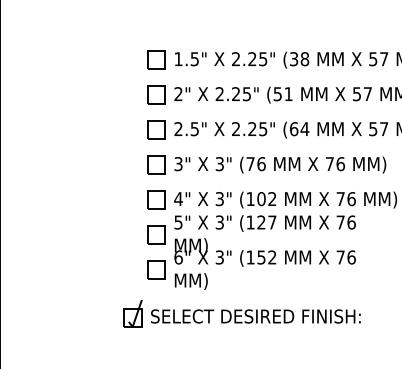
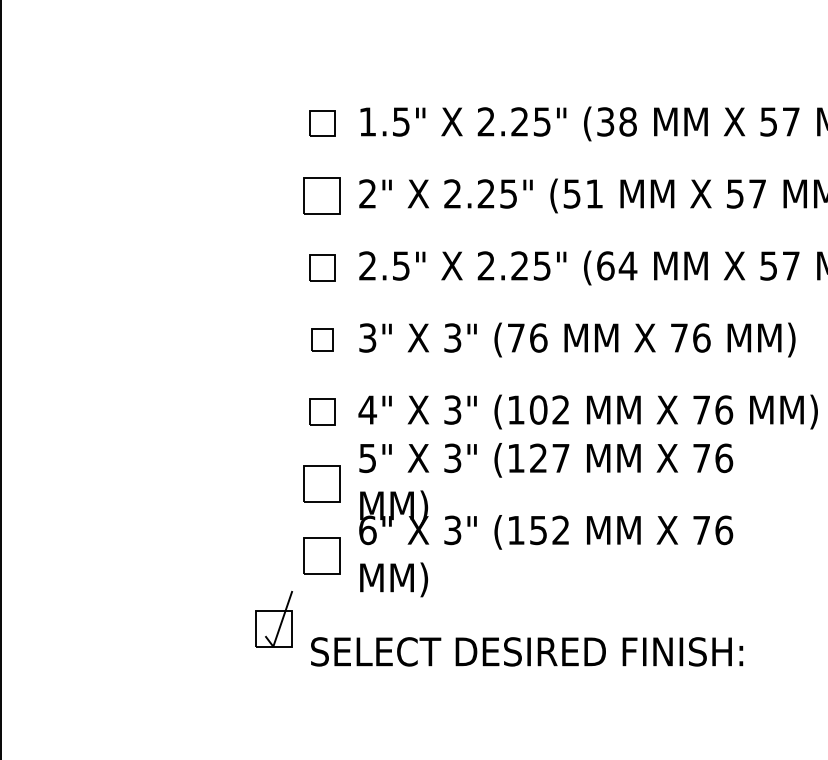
part: (156, 59) -> (322, 122), size x0.7
part: (156, 129) -> (322, 266), size x0.7
part: (156, 164) -> (322, 338), size x0.6
part: (156, 199) -> (322, 410), size x0.7
part: (132, 313) -> (272, 618), moved

